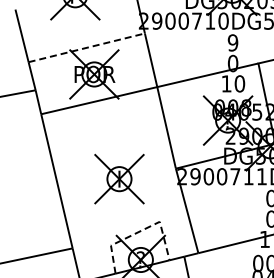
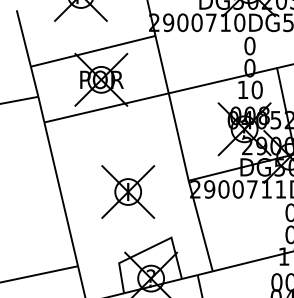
text: (232, 42) -> (249, 45), 9 -> 0
line: (86, 47) -> (92, 50), dashed -> solid
line: (140, 231) -> (150, 248), dashed -> solid

